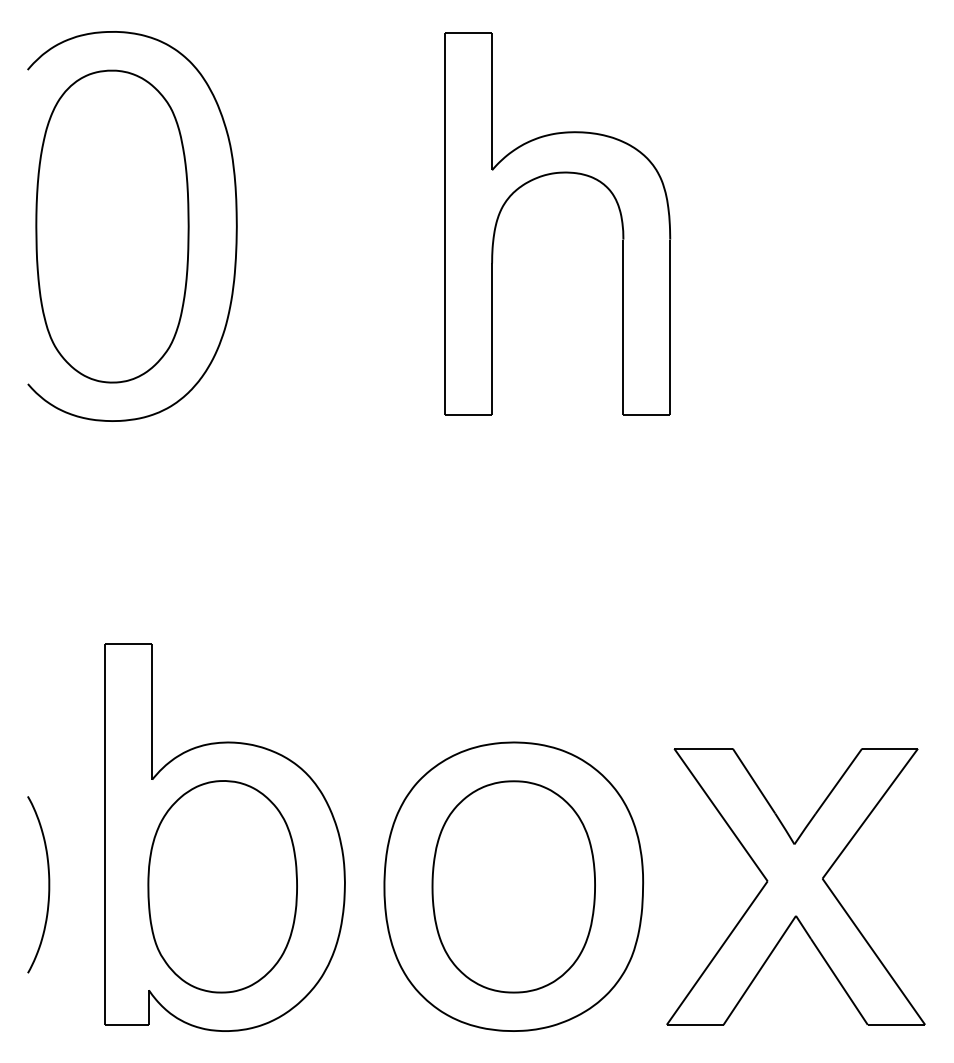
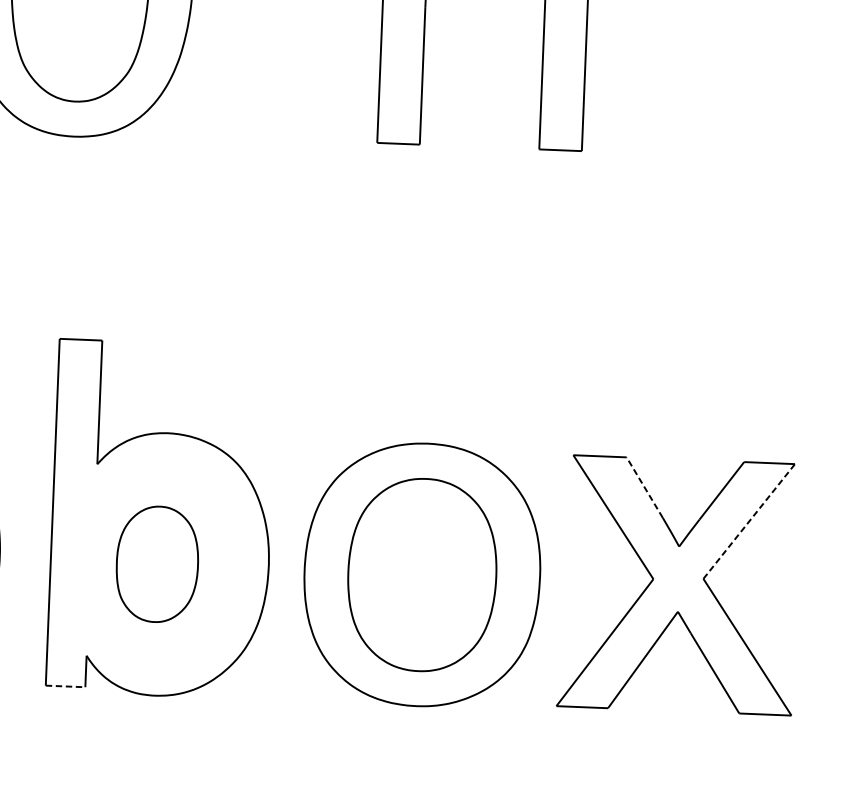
line: (754, 781) -> (645, 487), solid -> dashed
line: (870, 813) -> (749, 521), solid -> dashed
part: (222, 886) -> (157, 564), size x0.6
line: (127, 1024) -> (65, 686), solid -> dashed

